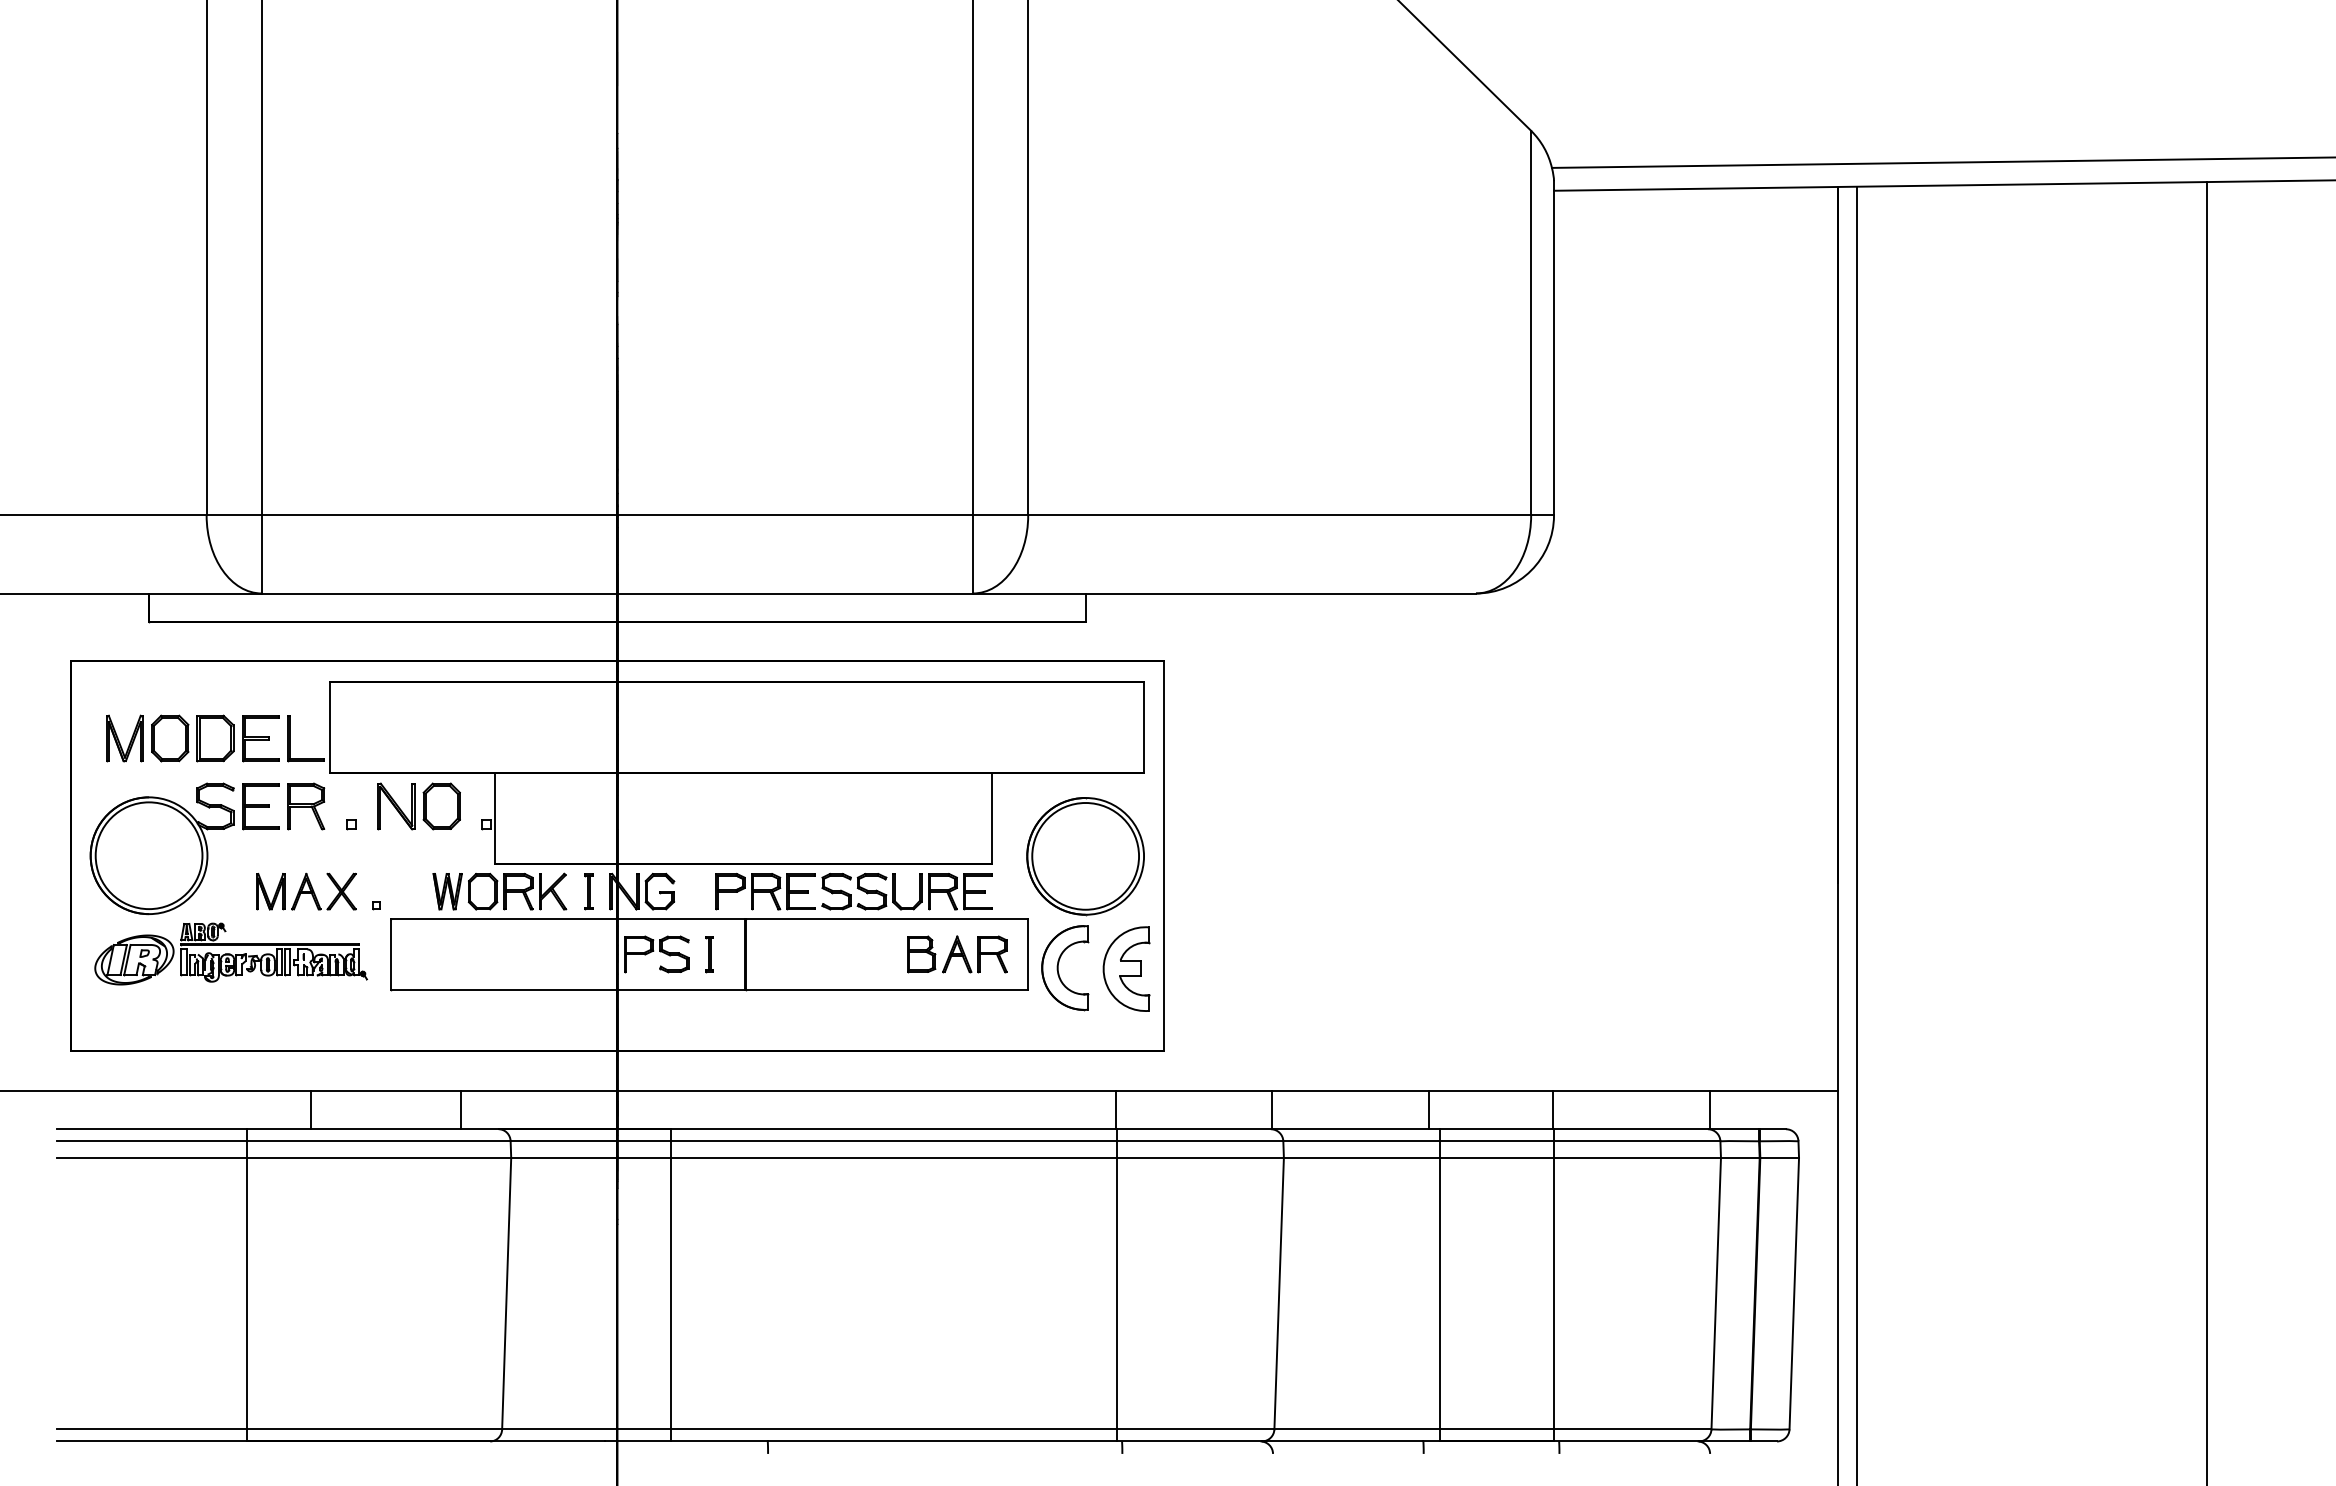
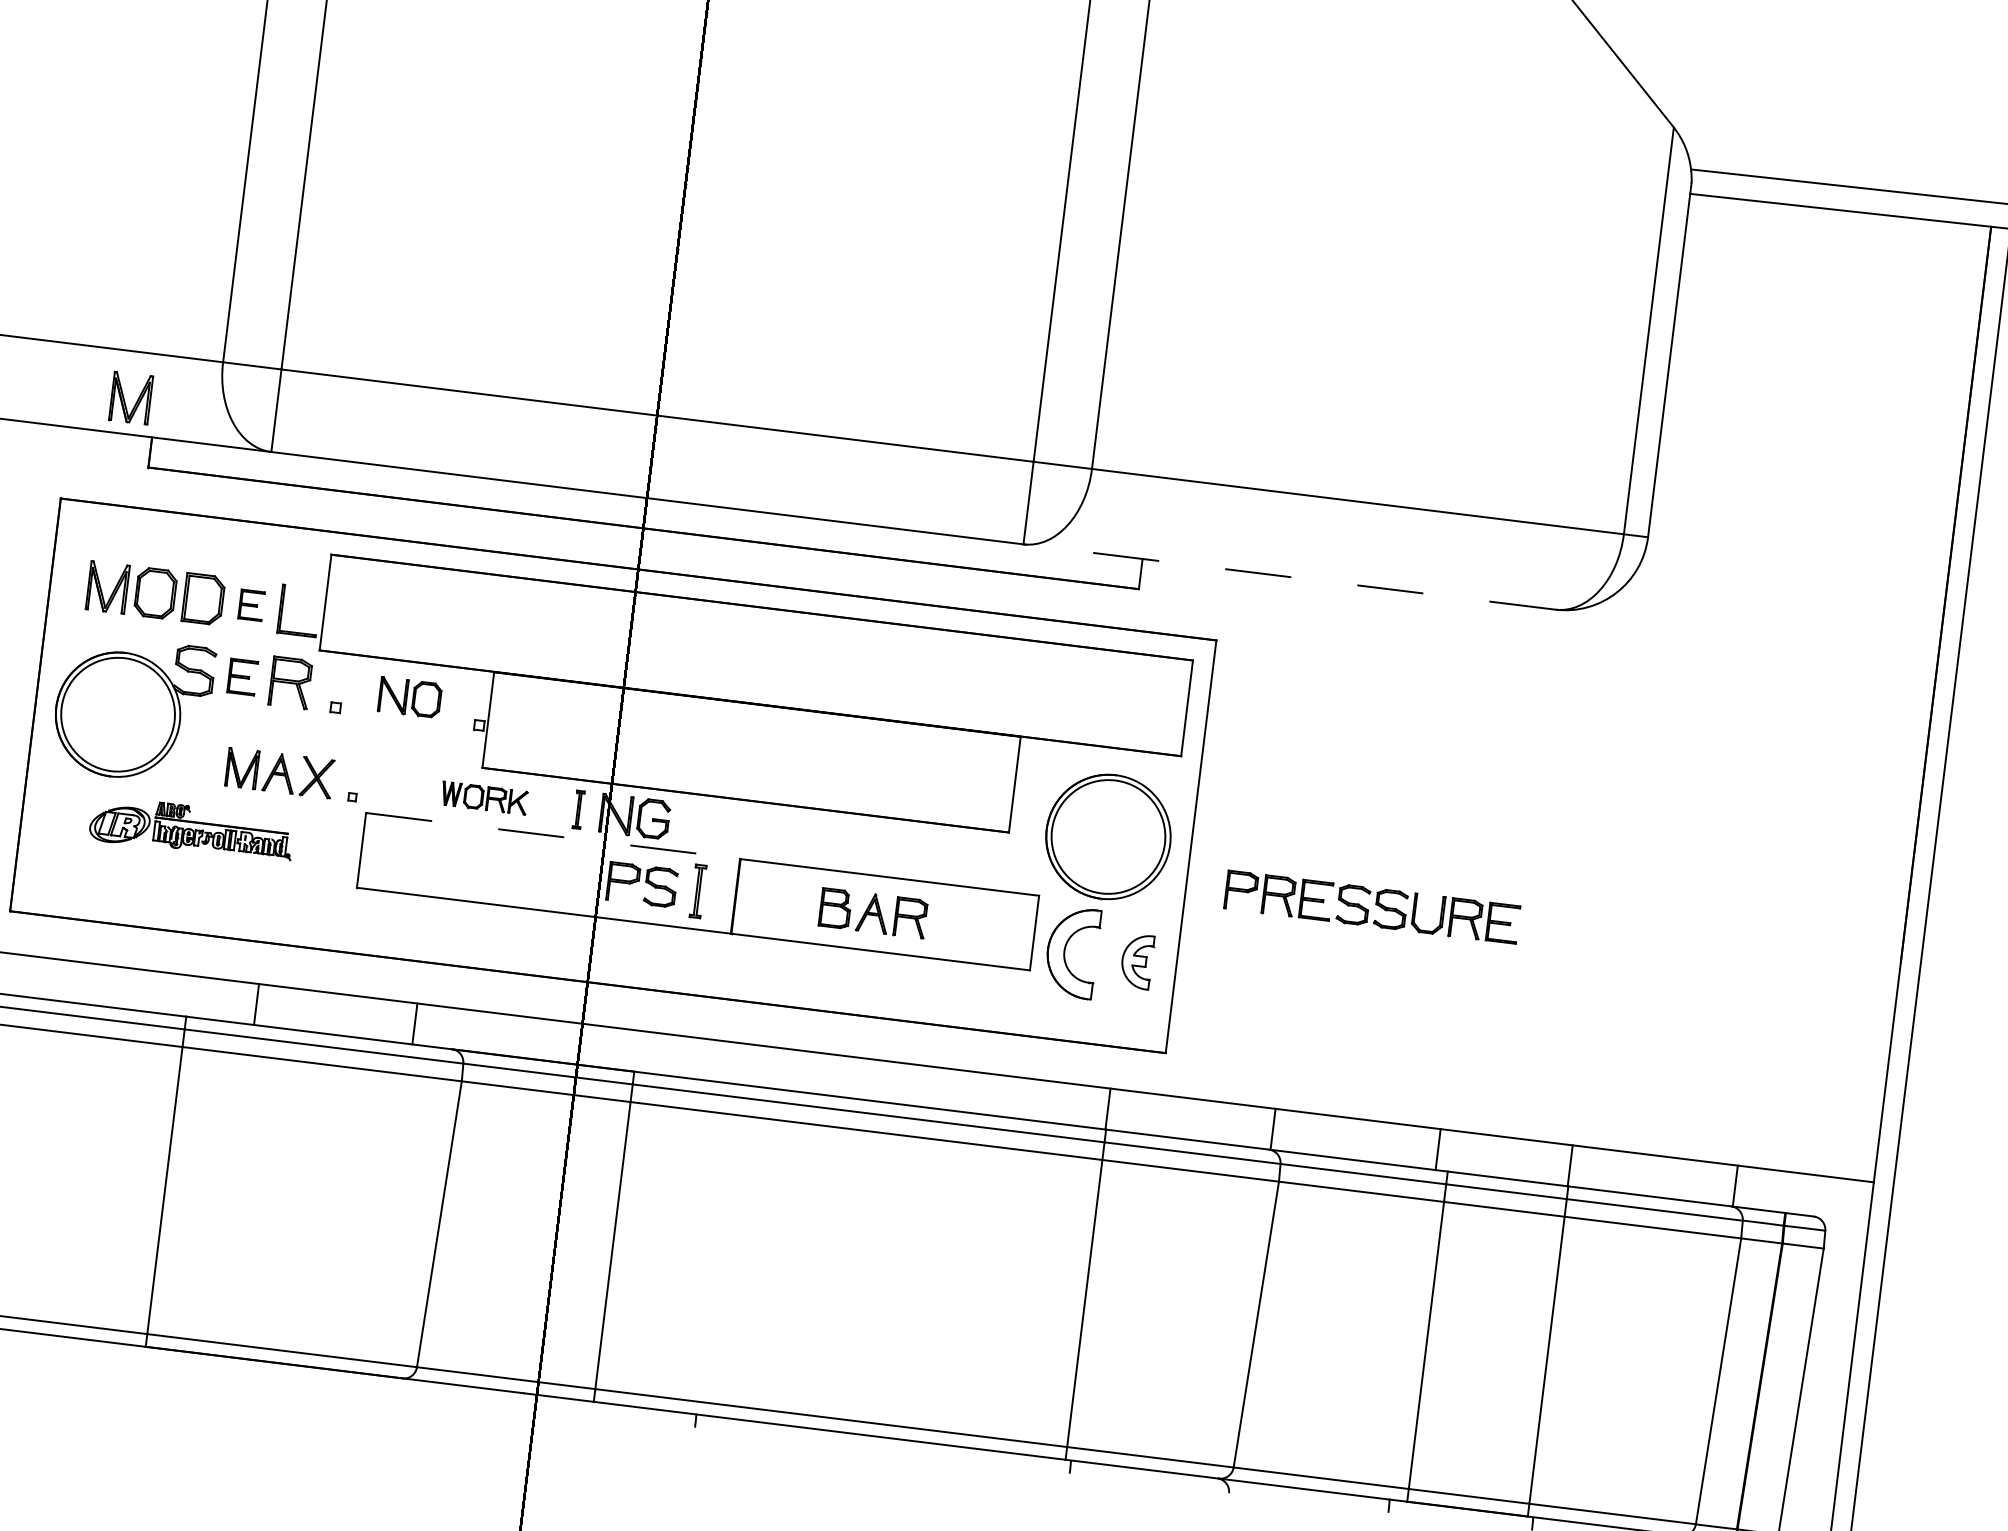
part: (124, 559) -> (130, 398), added
line: (1223, 593) -> (1288, 576), solid -> dashed
part: (260, 738) -> (251, 605), size x0.6
part: (260, 806) -> (242, 677), size x0.7
part: (418, 806) -> (409, 697), size x0.7
part: (499, 891) -> (484, 798), size x0.6
part: (853, 891) -> (1371, 906), moved
line: (568, 918) -> (553, 835), solid -> dashed
part: (230, 953) -> (191, 828), size x0.7
part: (709, 954) -> (697, 891), size x1.4
part: (957, 954) -> (873, 913), moved
part: (1126, 968) -> (1137, 960), size x0.6

